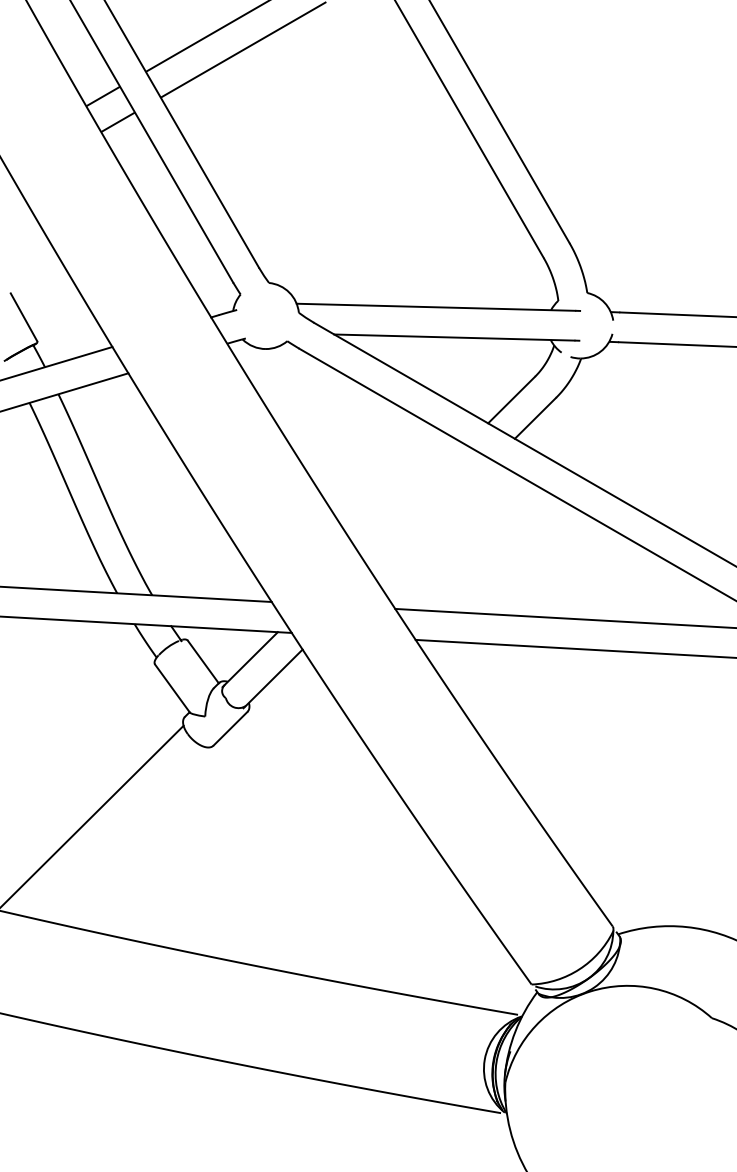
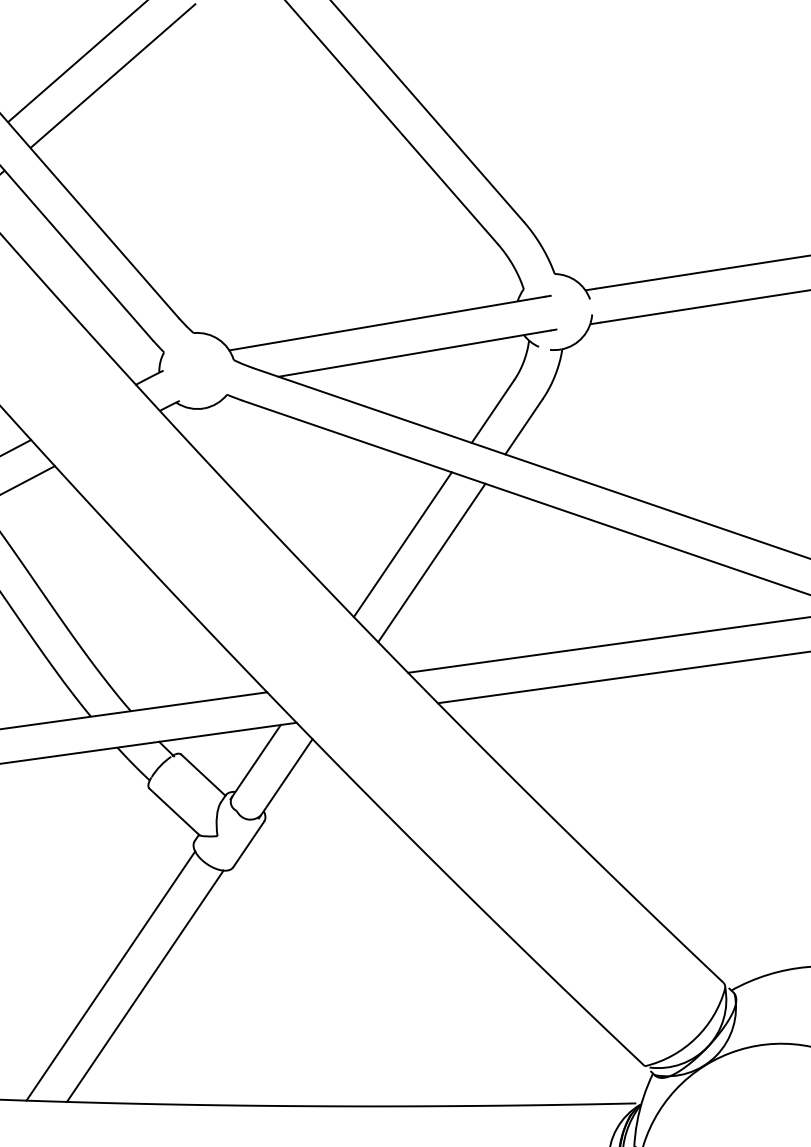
line: (412, 498) -> (403, 544), added
line: (433, 518) -> (431, 562), added
line: (118, 832) -> (145, 986), added

